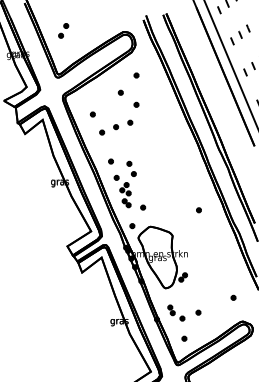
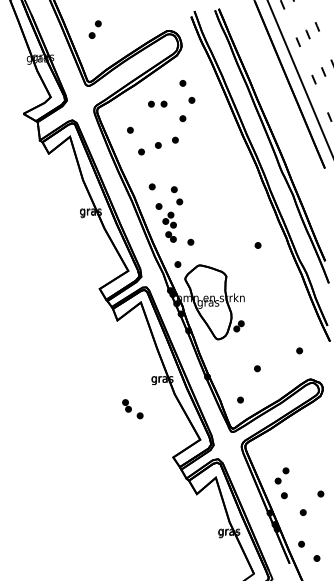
part: (143, 89) -> (191, 100), added
part: (110, 92) -> (151, 103), added
part: (176, 313) -> (132, 409), moved

